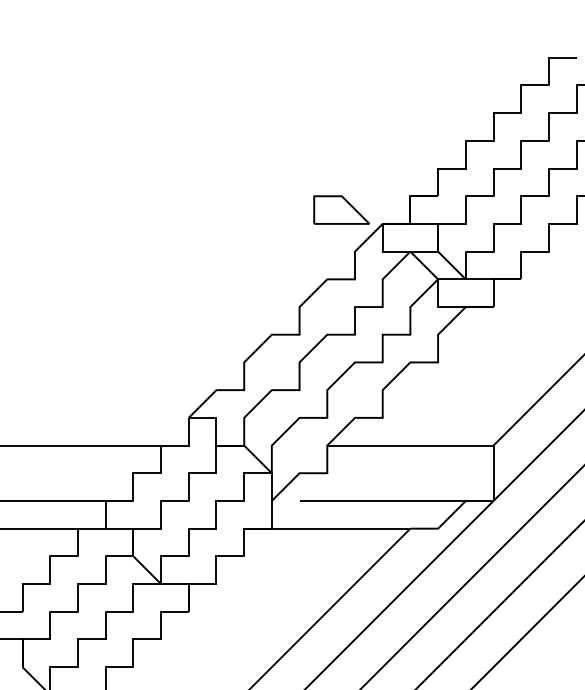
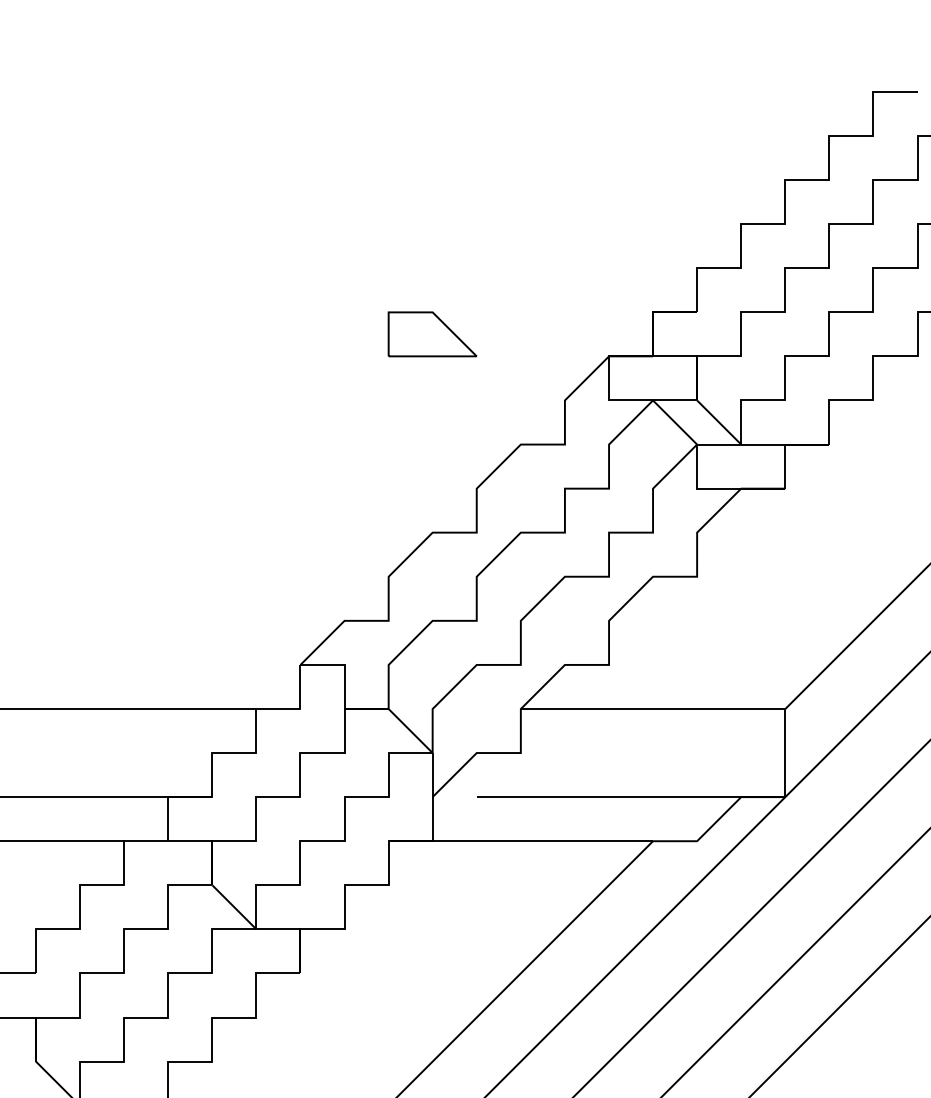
part: (341, 209) -> (432, 333), moved

